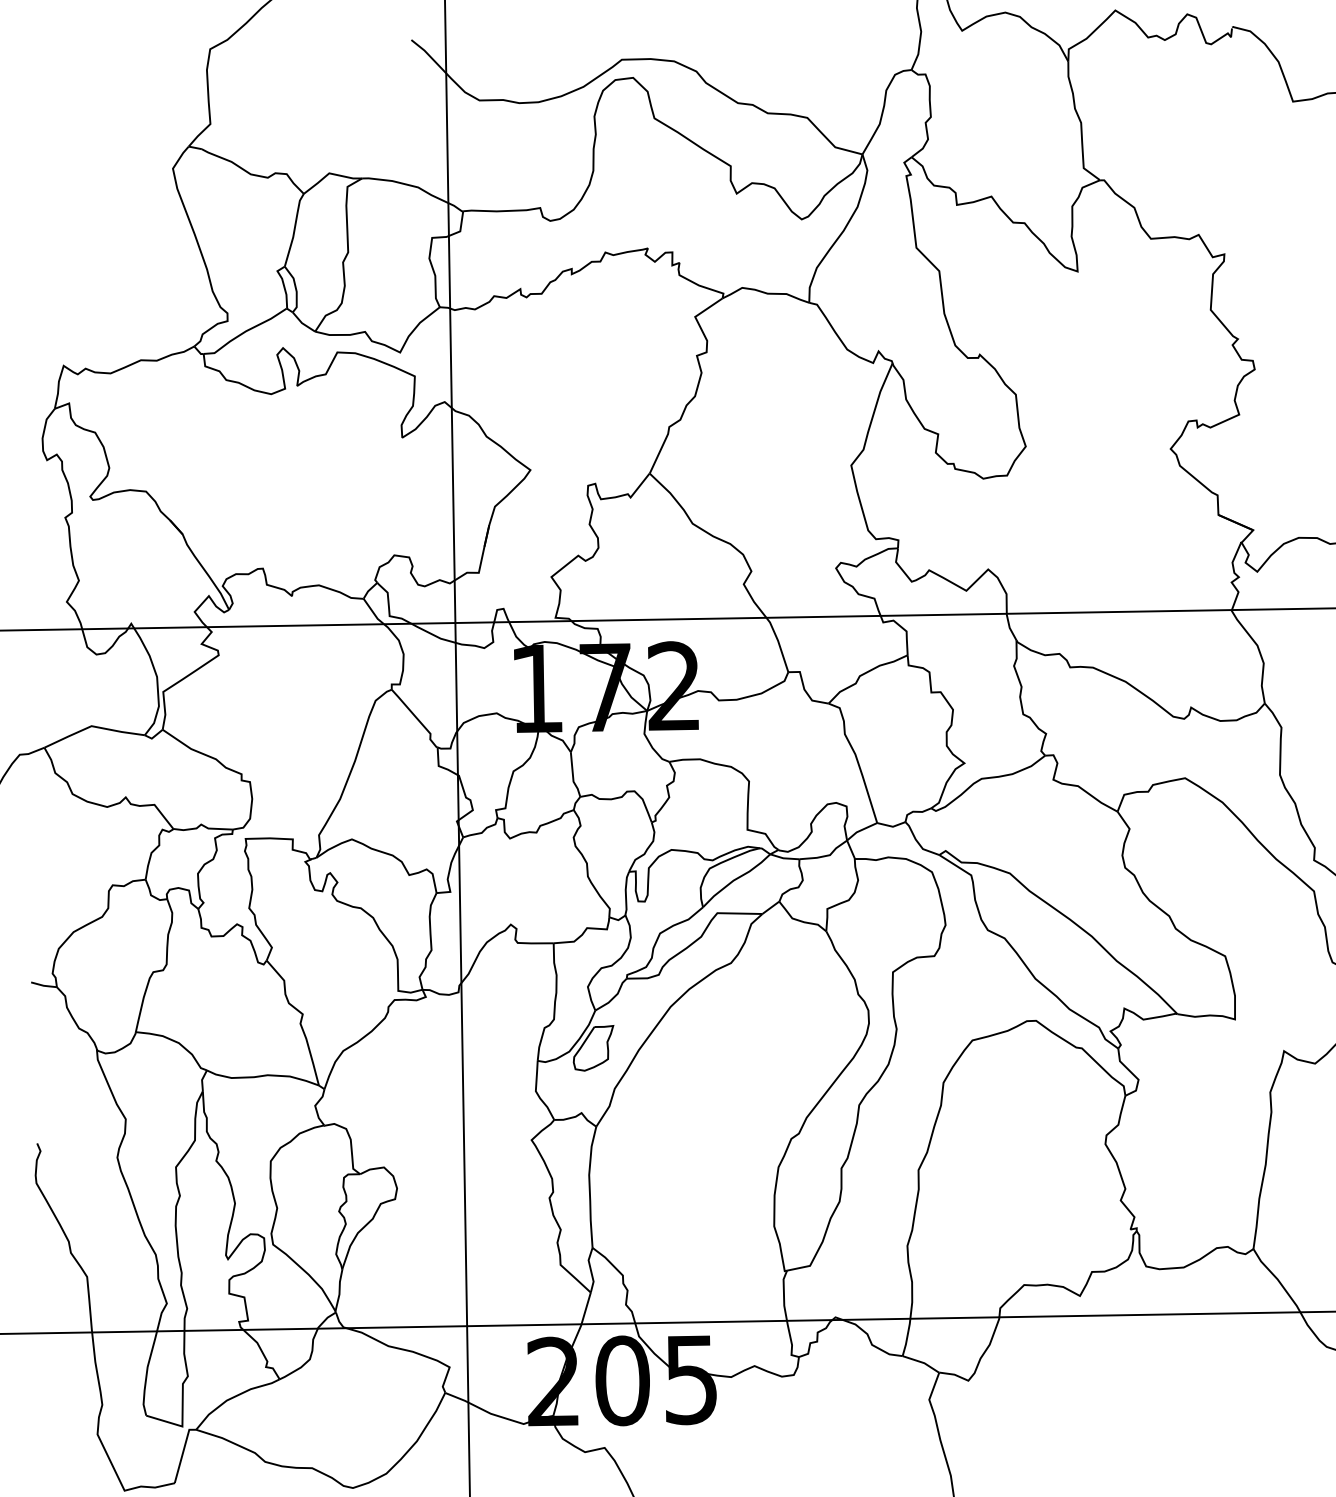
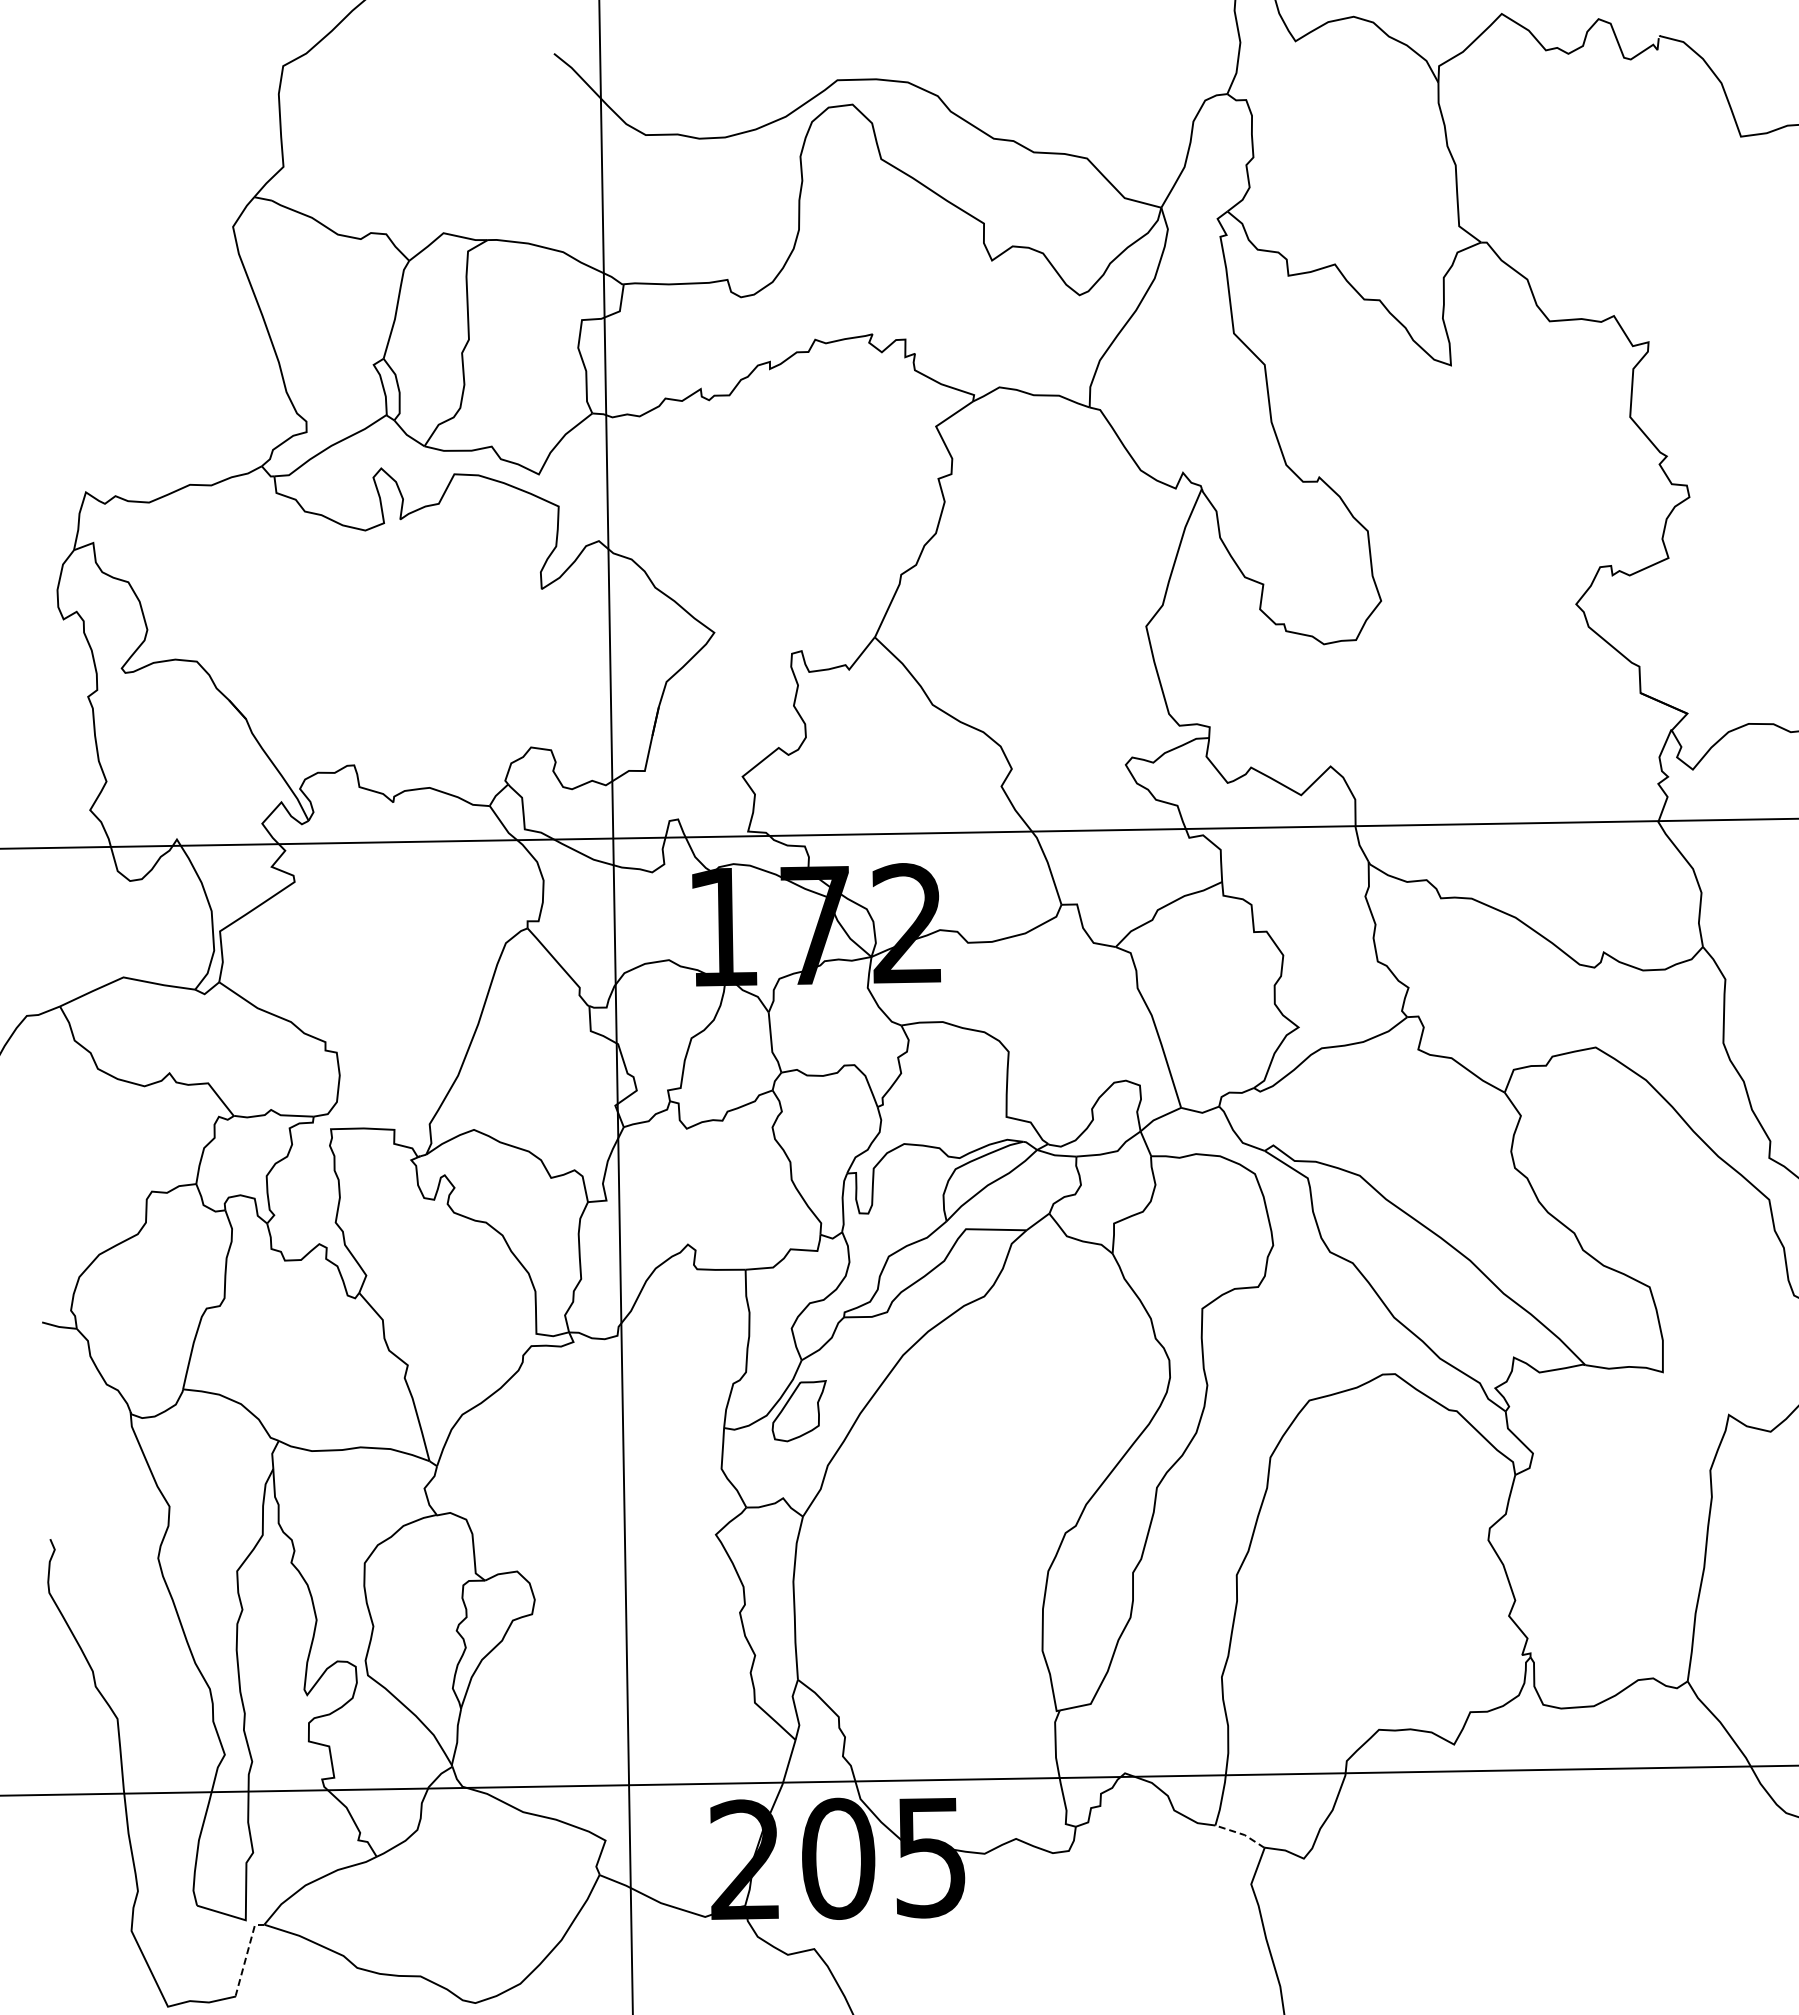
line: (922, 1362) -> (1241, 1834), solid -> dashed
line: (182, 1452) -> (246, 1955), solid -> dashed

